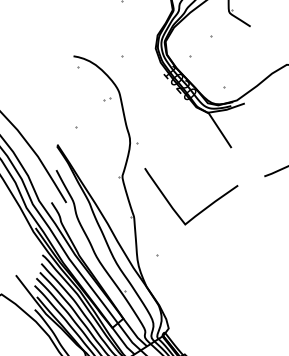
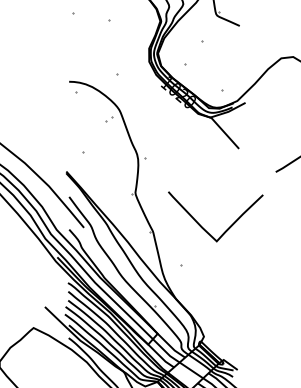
curve: (174, 208) -> (203, 227), moved

